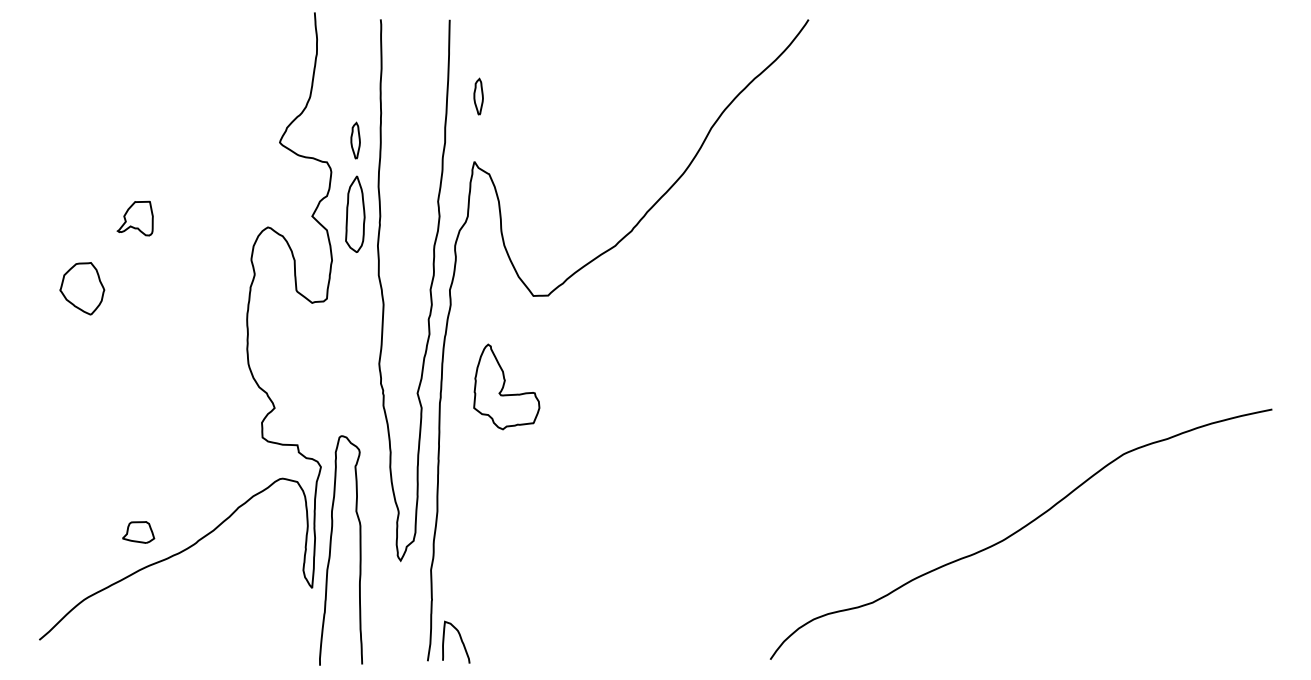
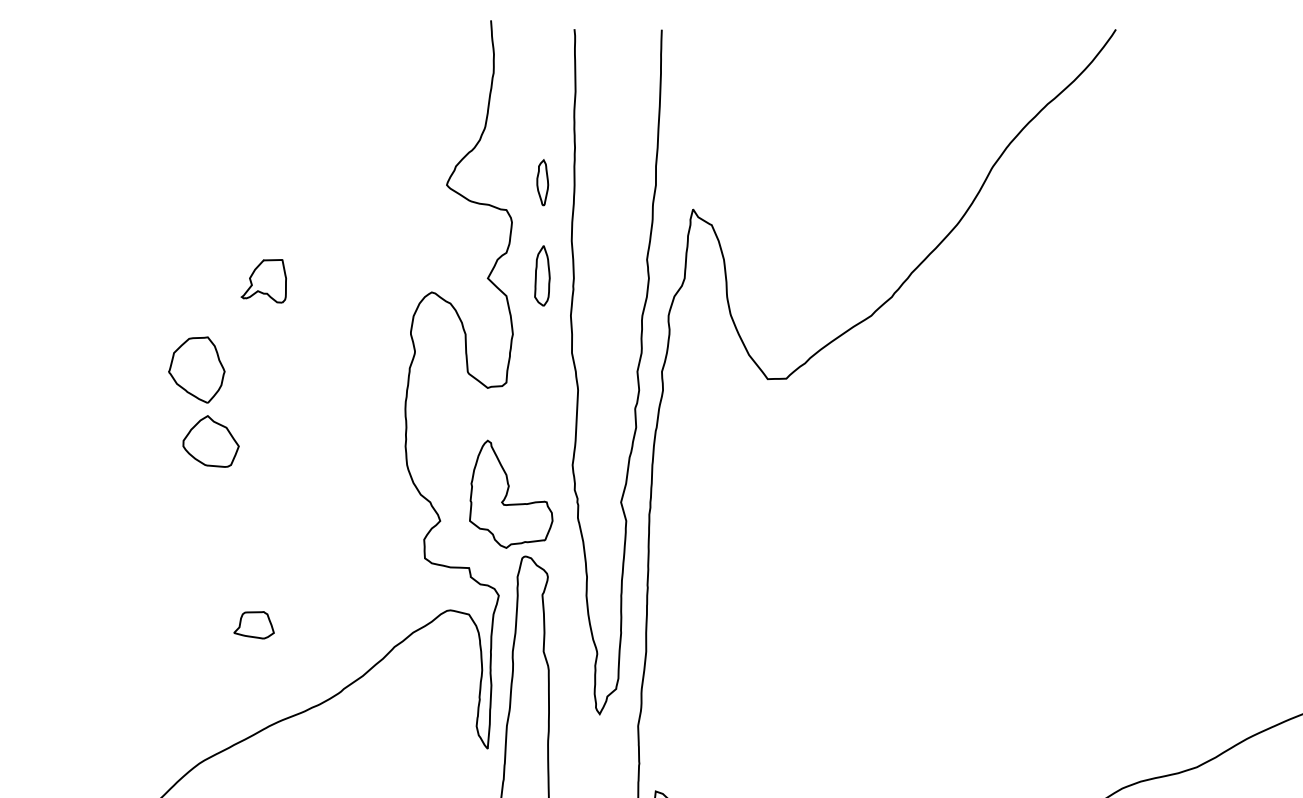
part: (478, 96) -> (698, 126), removed
part: (355, 214) -> (542, 276), size x0.62
part: (93, 345) -> (211, 441), added
part: (506, 386) -> (510, 493), moved
part: (138, 532) -> (254, 625), moved

